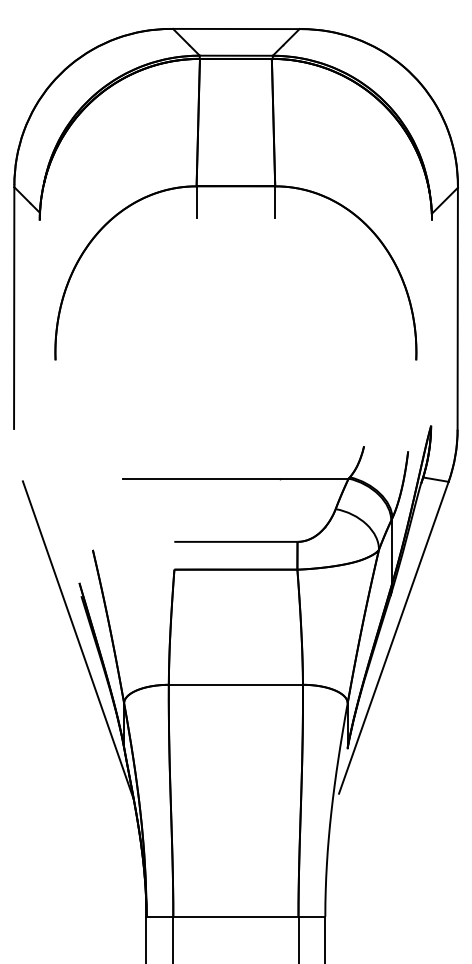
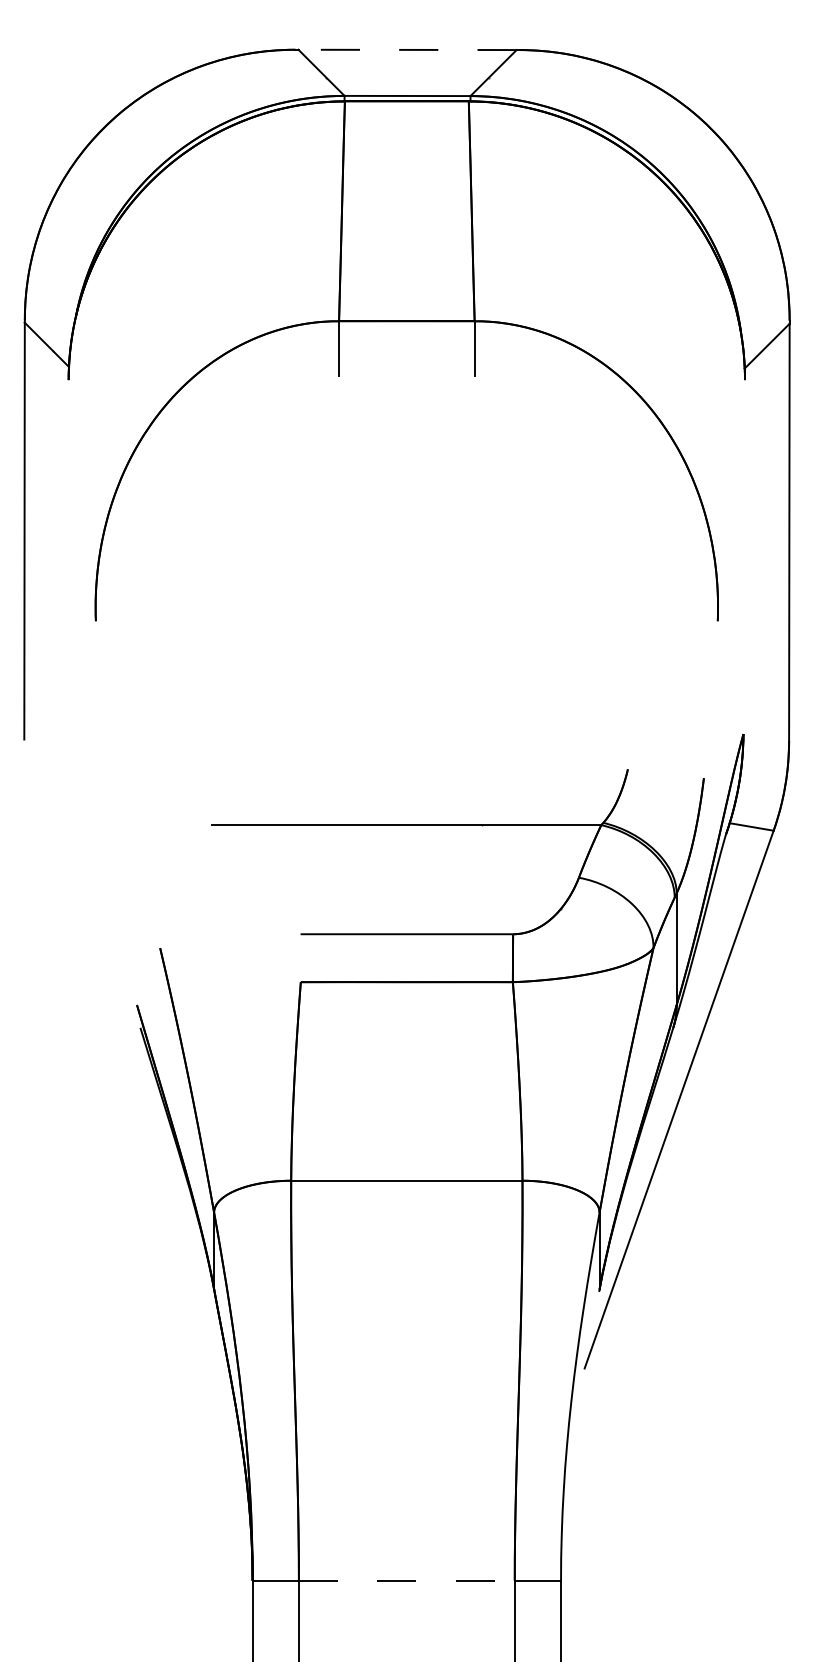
line: (235, 29) -> (406, 50), solid -> dashed
line: (77, 640) -> (133, 1104), removed
line: (235, 916) -> (406, 1580), solid -> dashed

